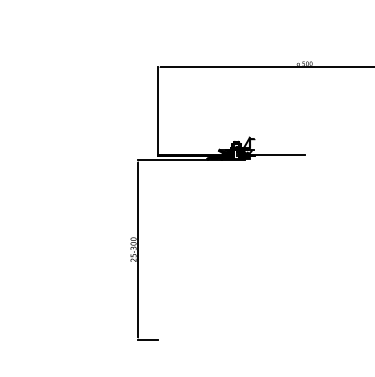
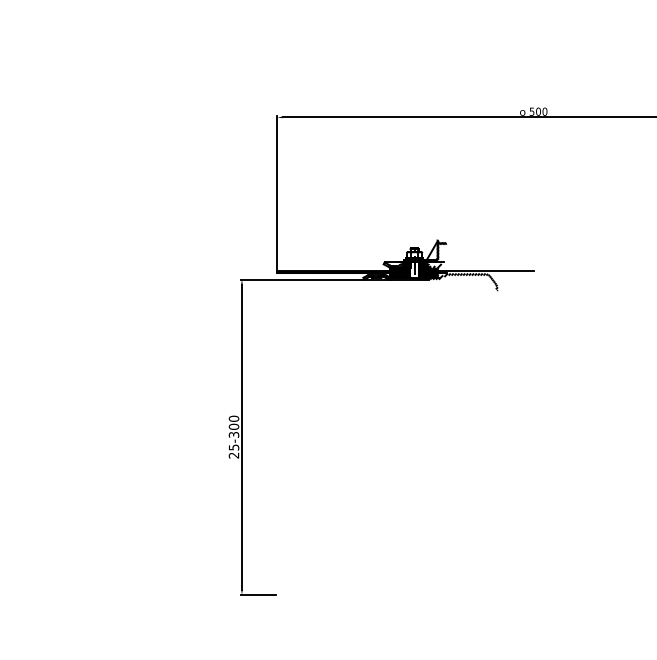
hatch: (250, 161) -> (438, 282), added

